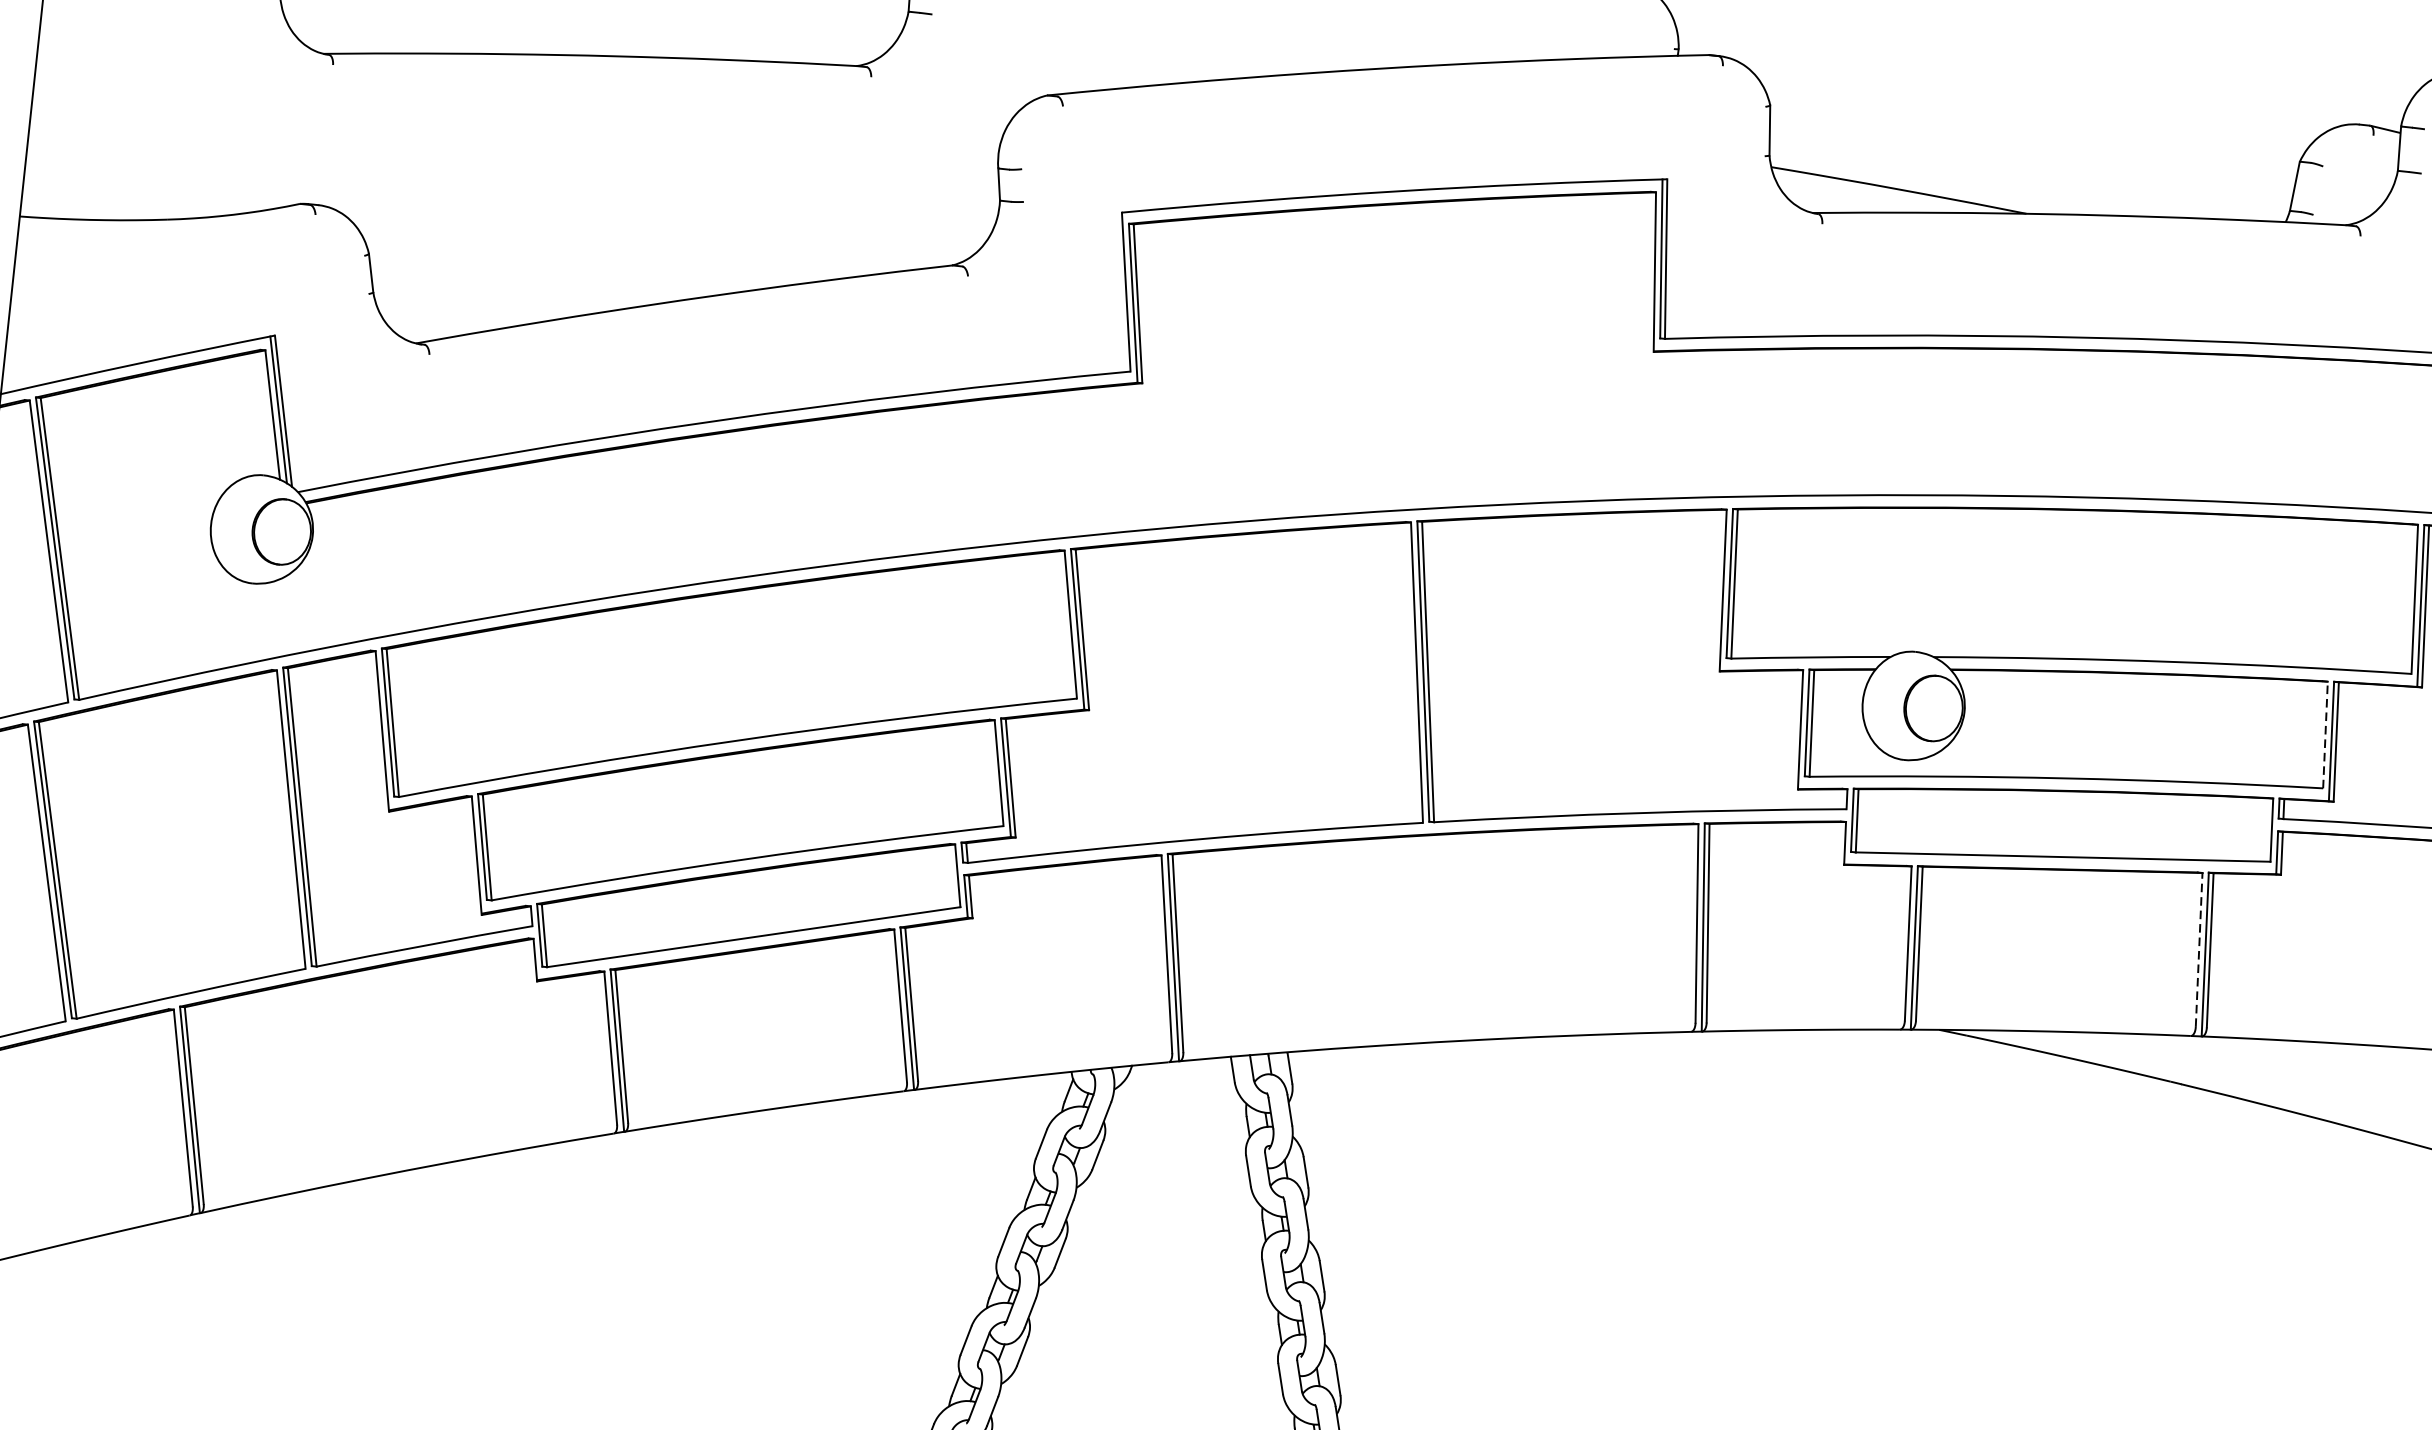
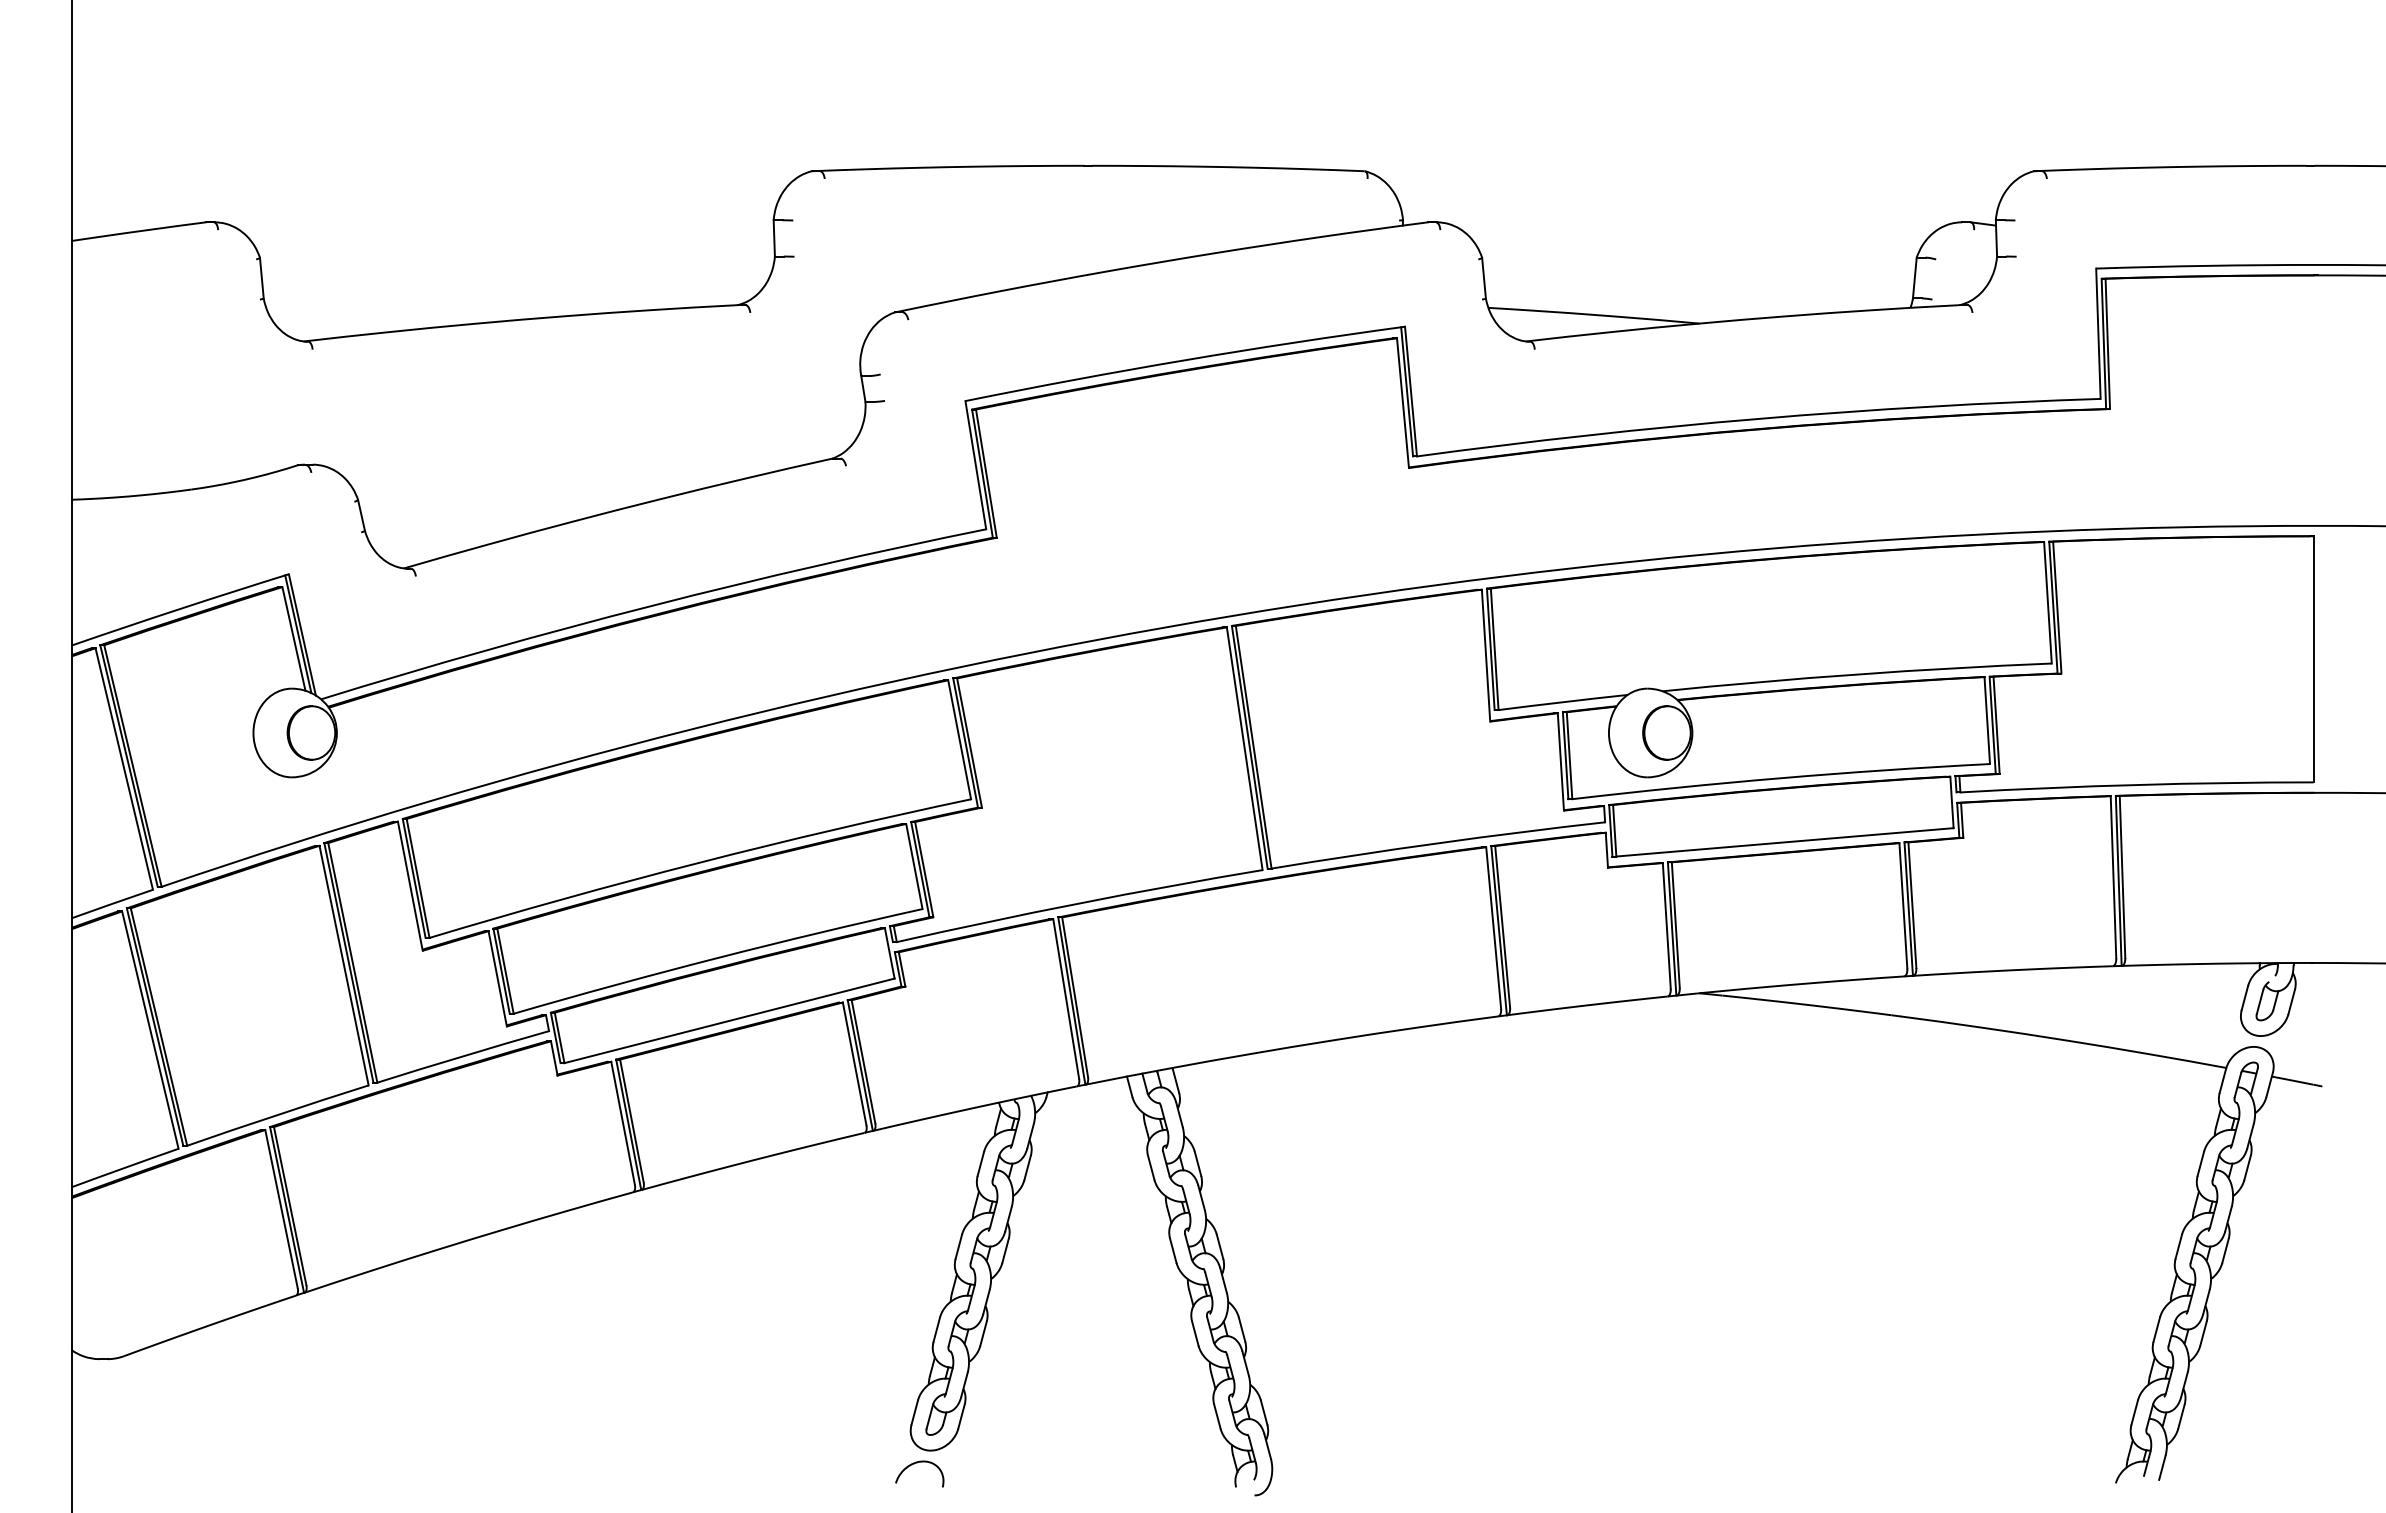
line: (2325, 734) -> (1987, 720), dashed -> solid
line: (2199, 949) -> (1903, 905), dashed -> solid

